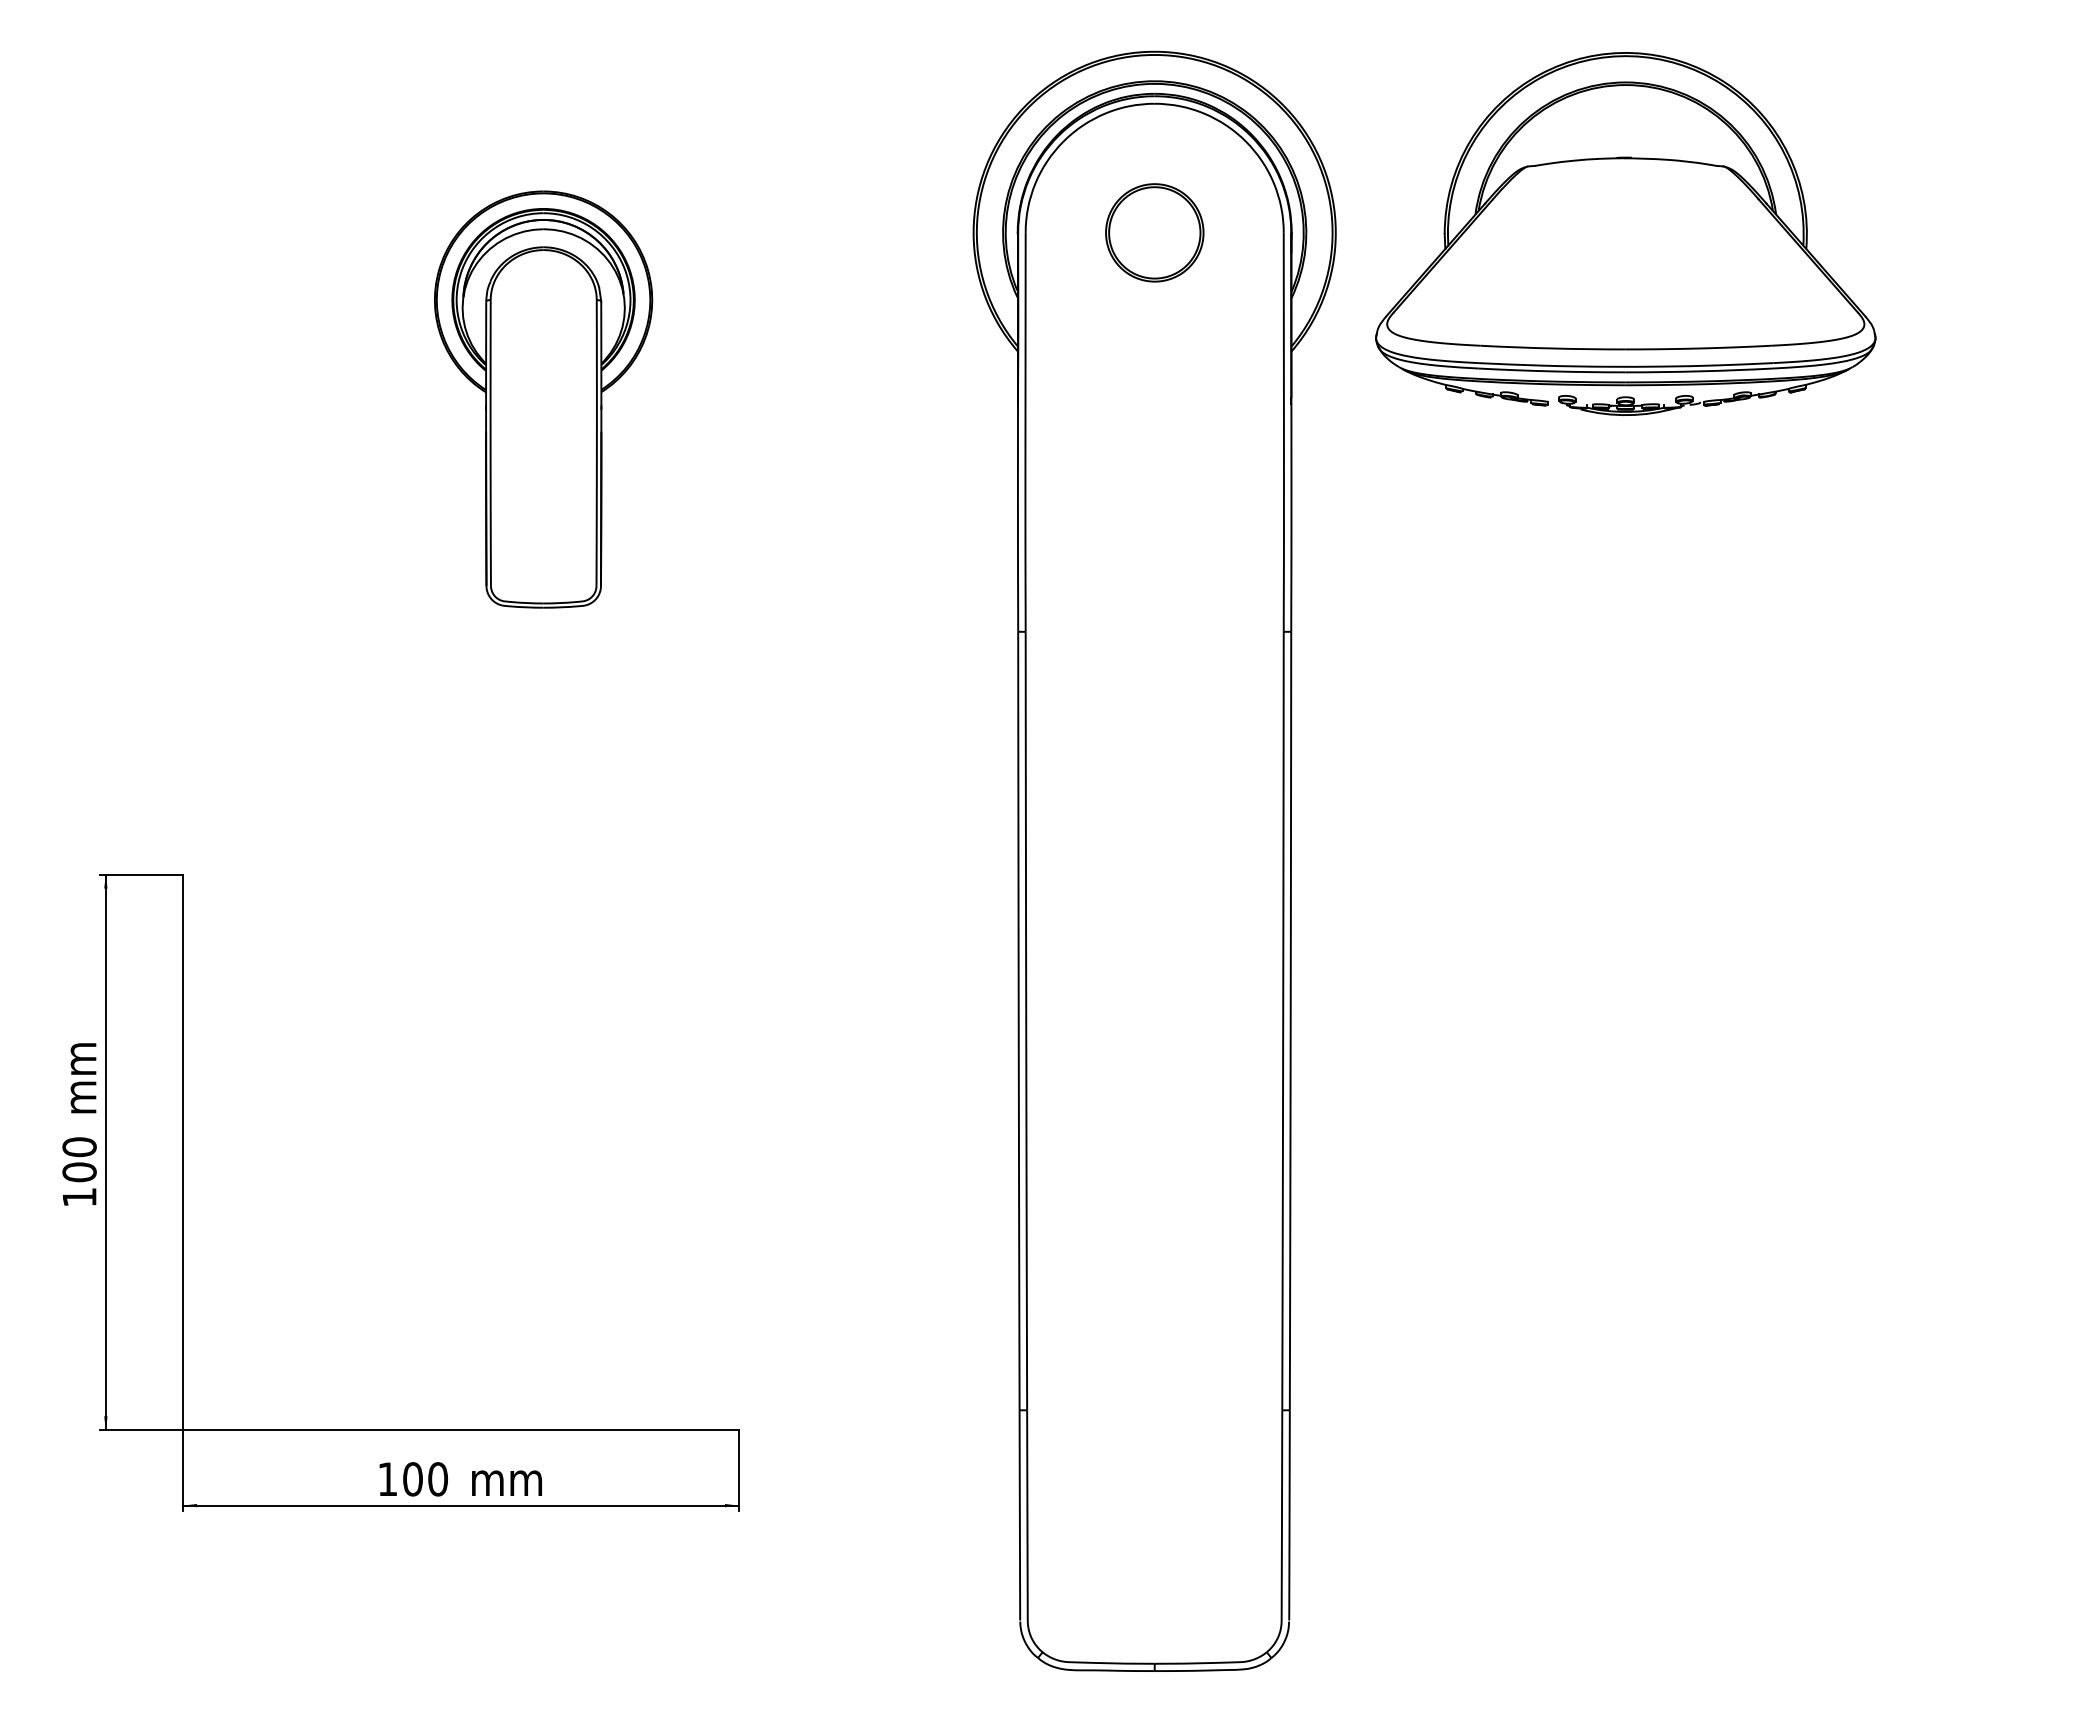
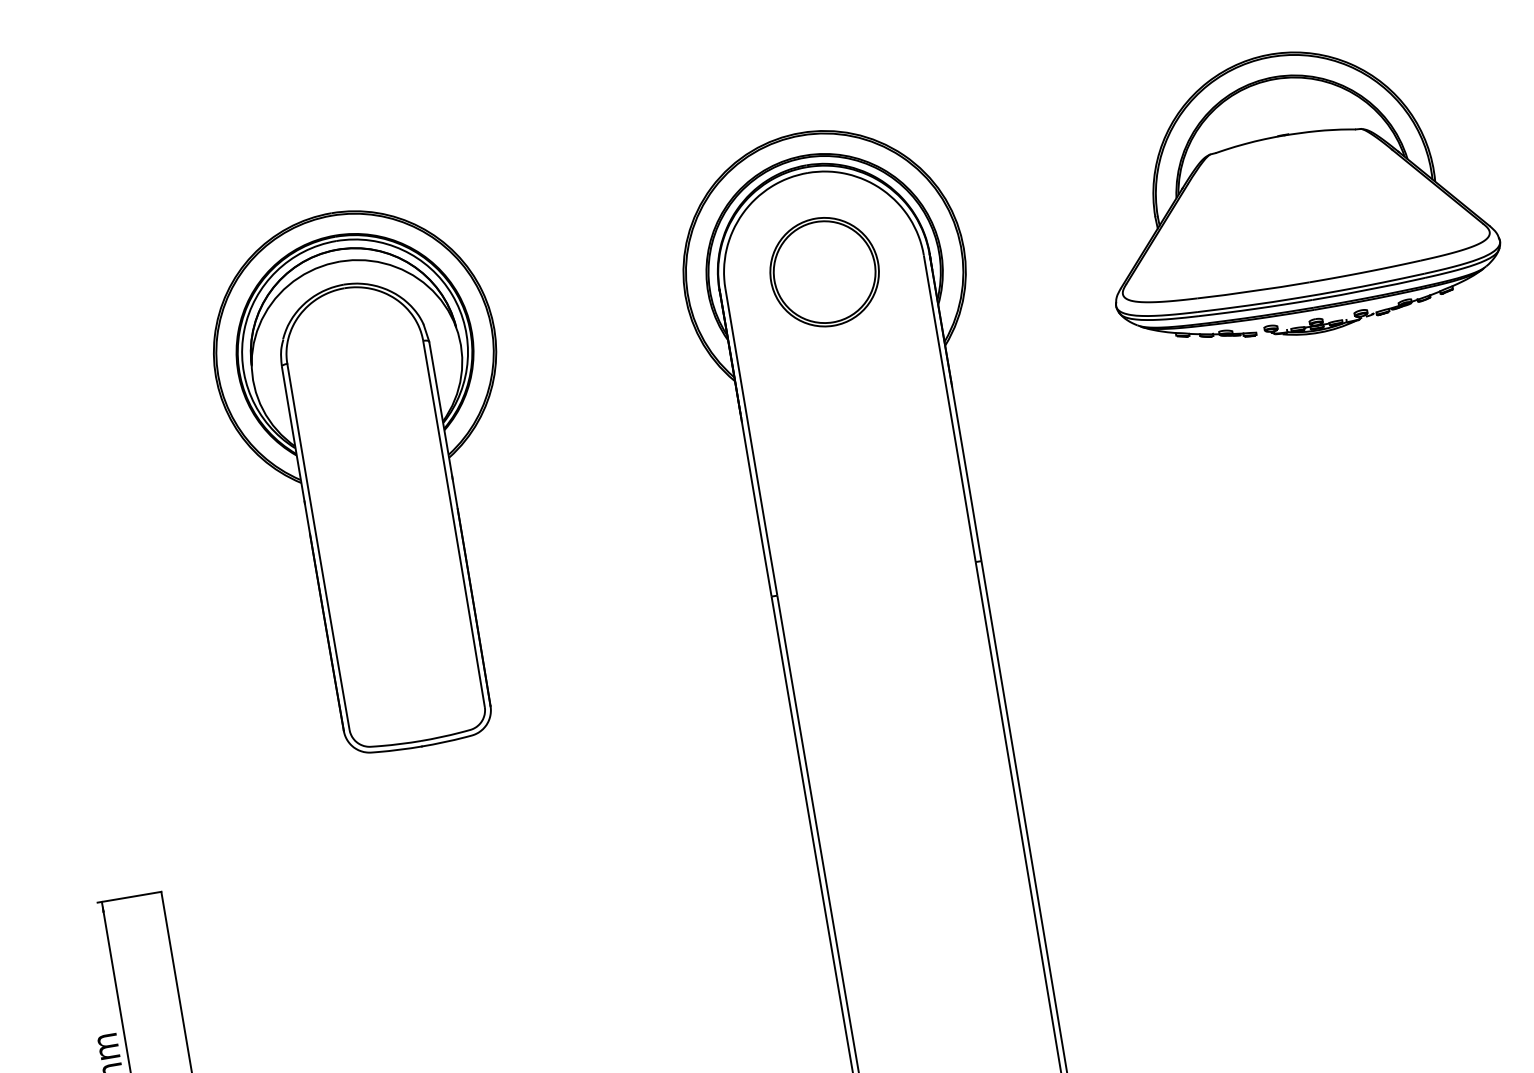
part: (1154, 232) -> (824, 271), size x1.43
part: (1625, 233) -> (1294, 193), moved
part: (543, 399) -> (376, 479), size x1.67

